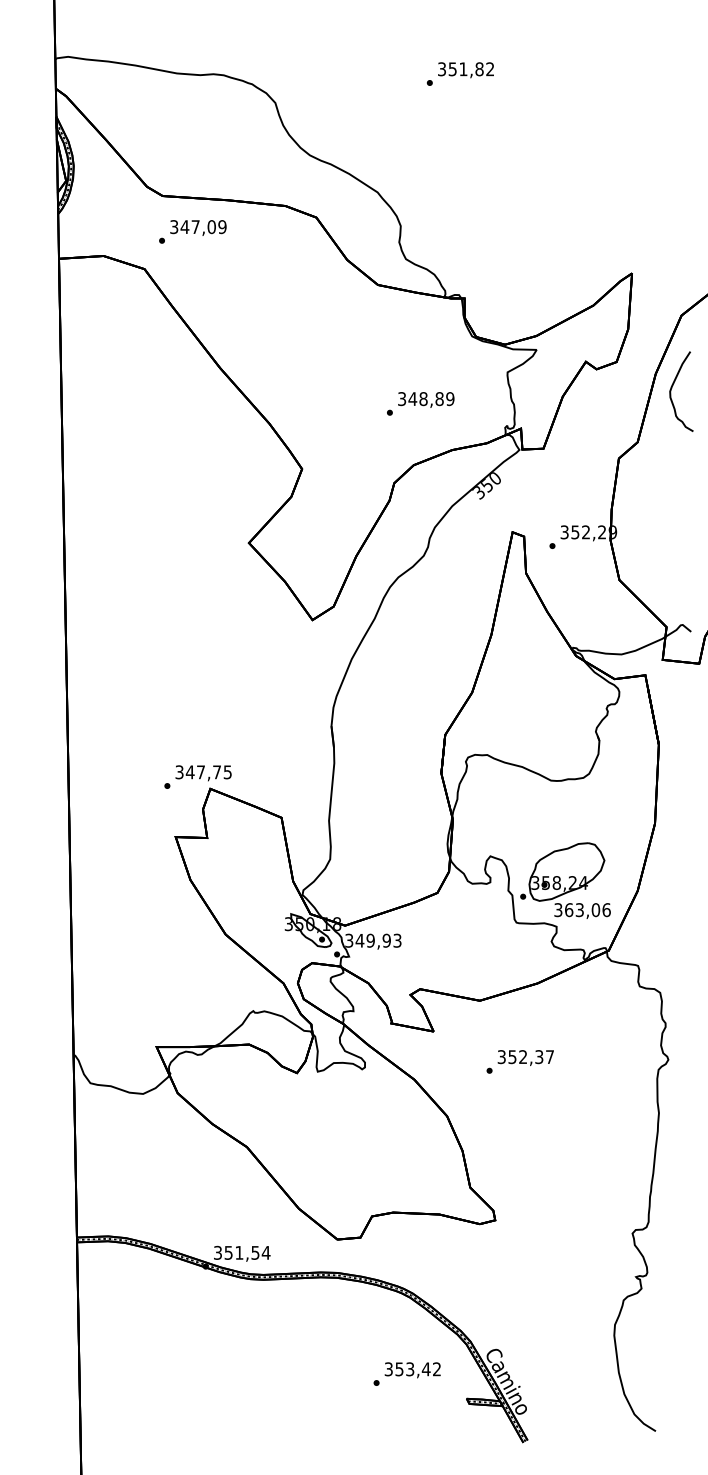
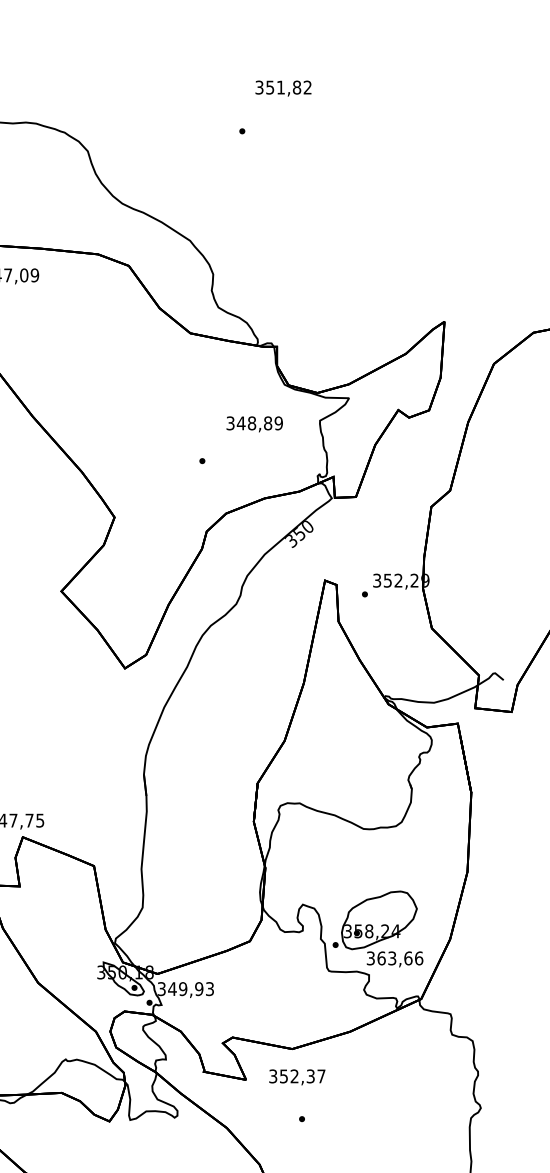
text: (465, 70) -> (282, 88), moved
curve: (672, 388) -> (484, 436), removed
text: (426, 399) -> (254, 423), moved
text: (595, 909) -> (407, 957), 363,06 -> 363,66
text: (525, 1057) -> (296, 1076), moved

